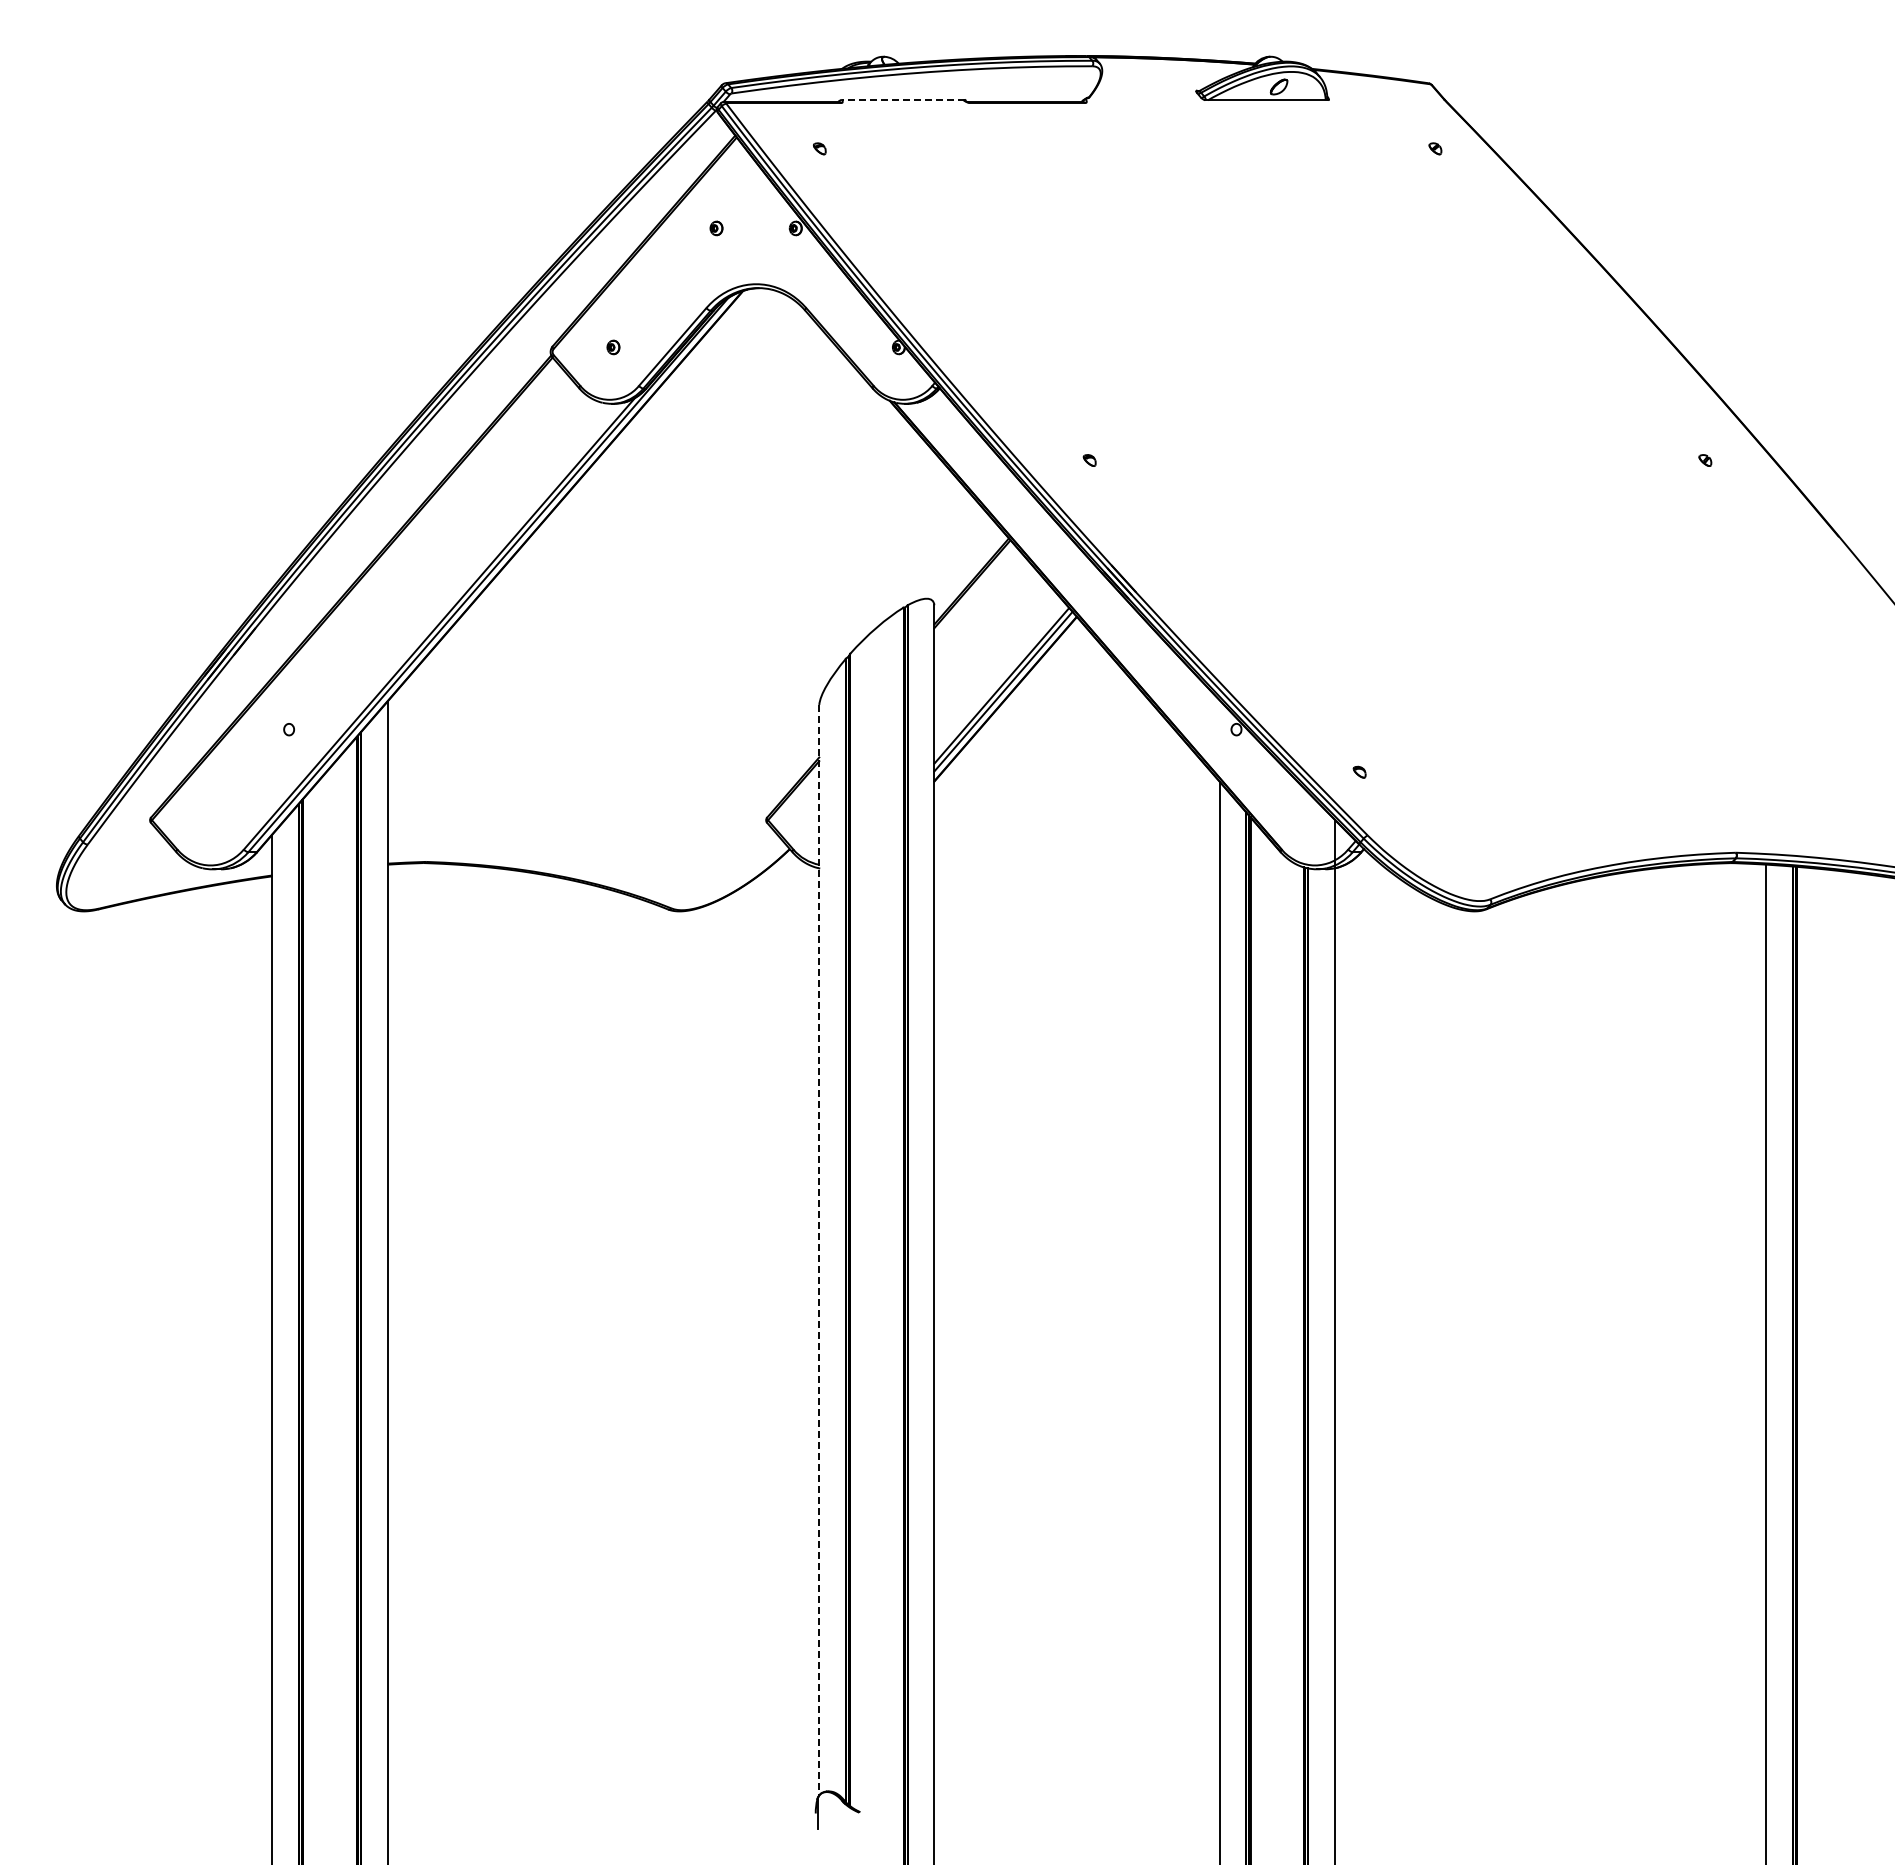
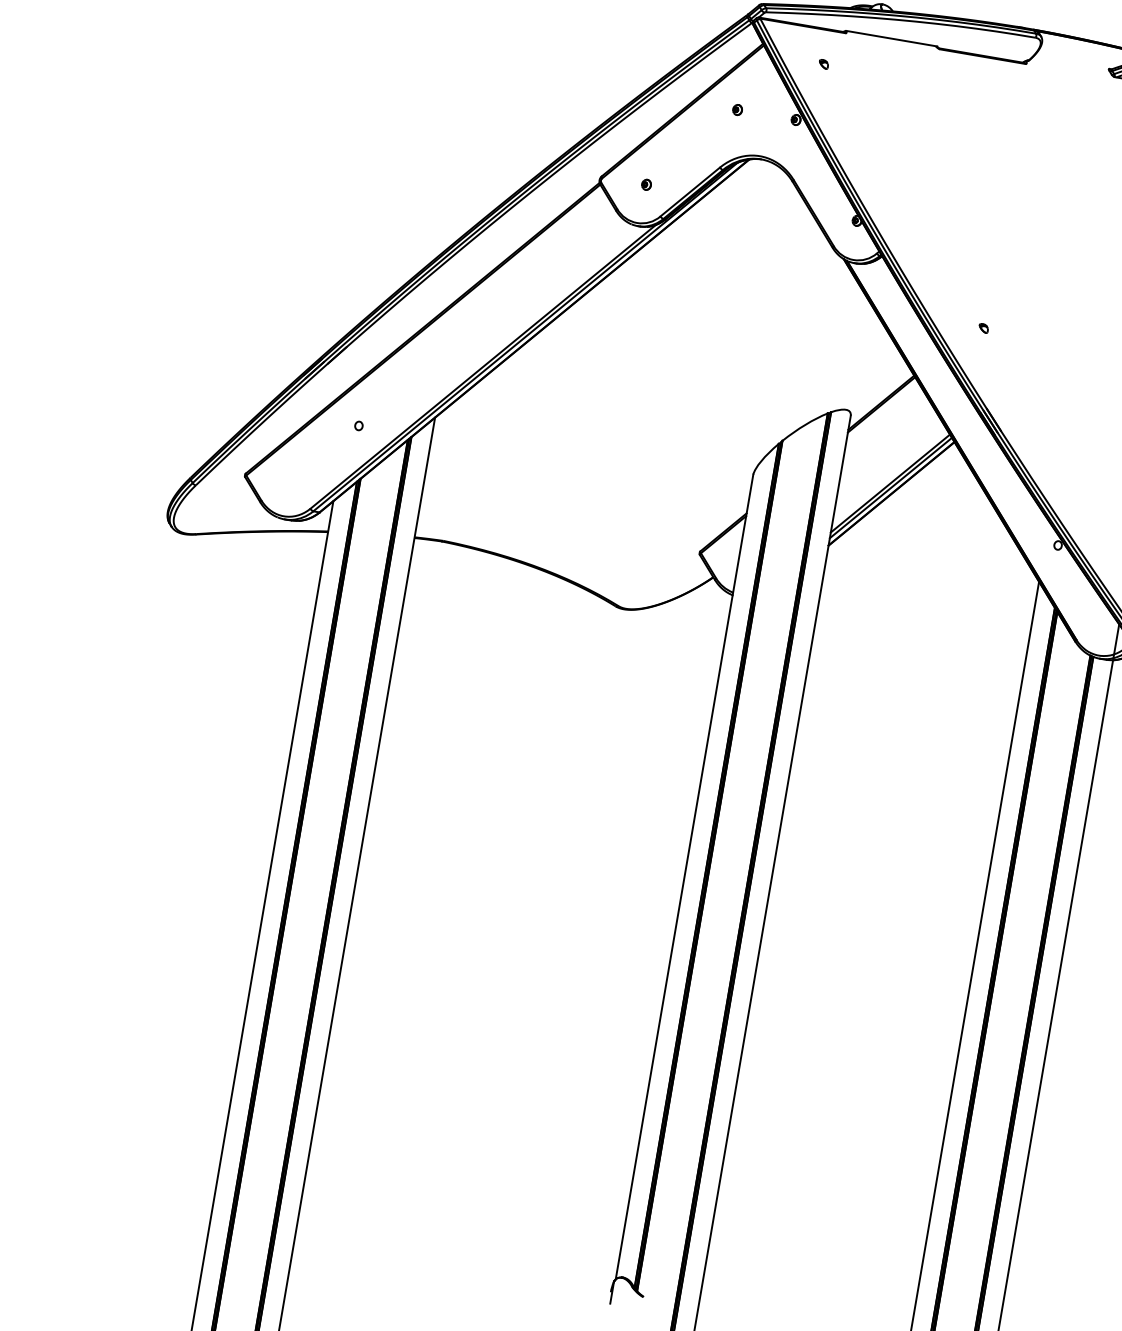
line: (902, 99) -> (891, 38), dashed -> solid
line: (819, 1250) -> (684, 877), dashed -> solid

